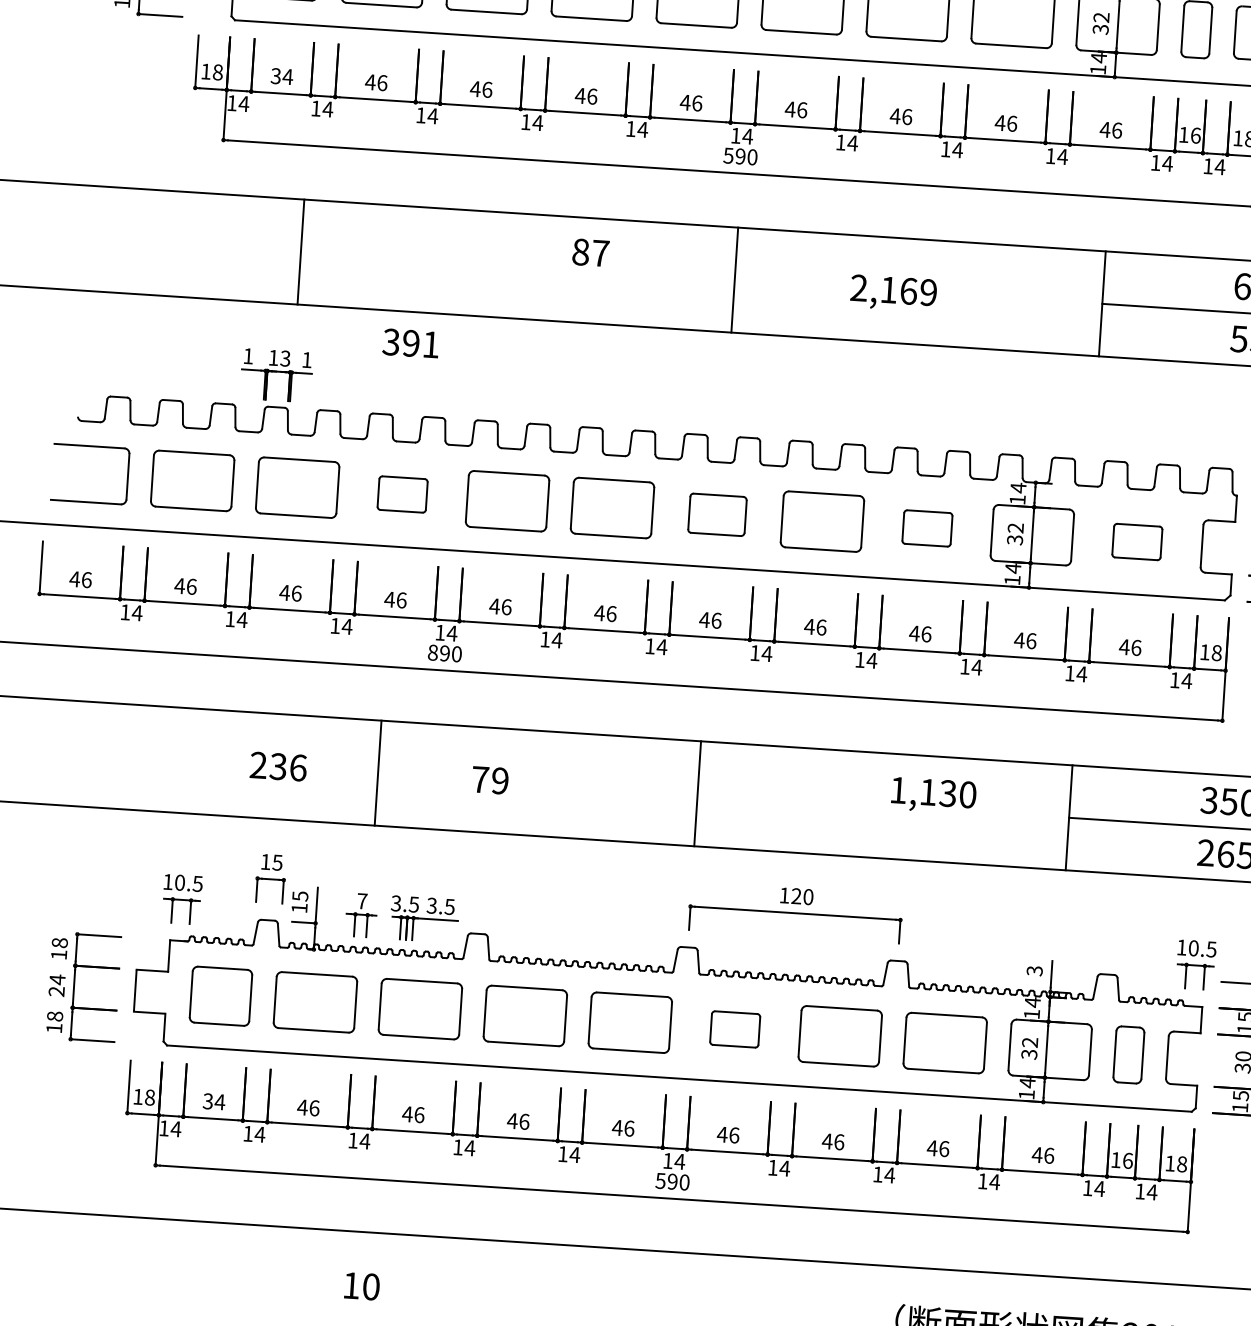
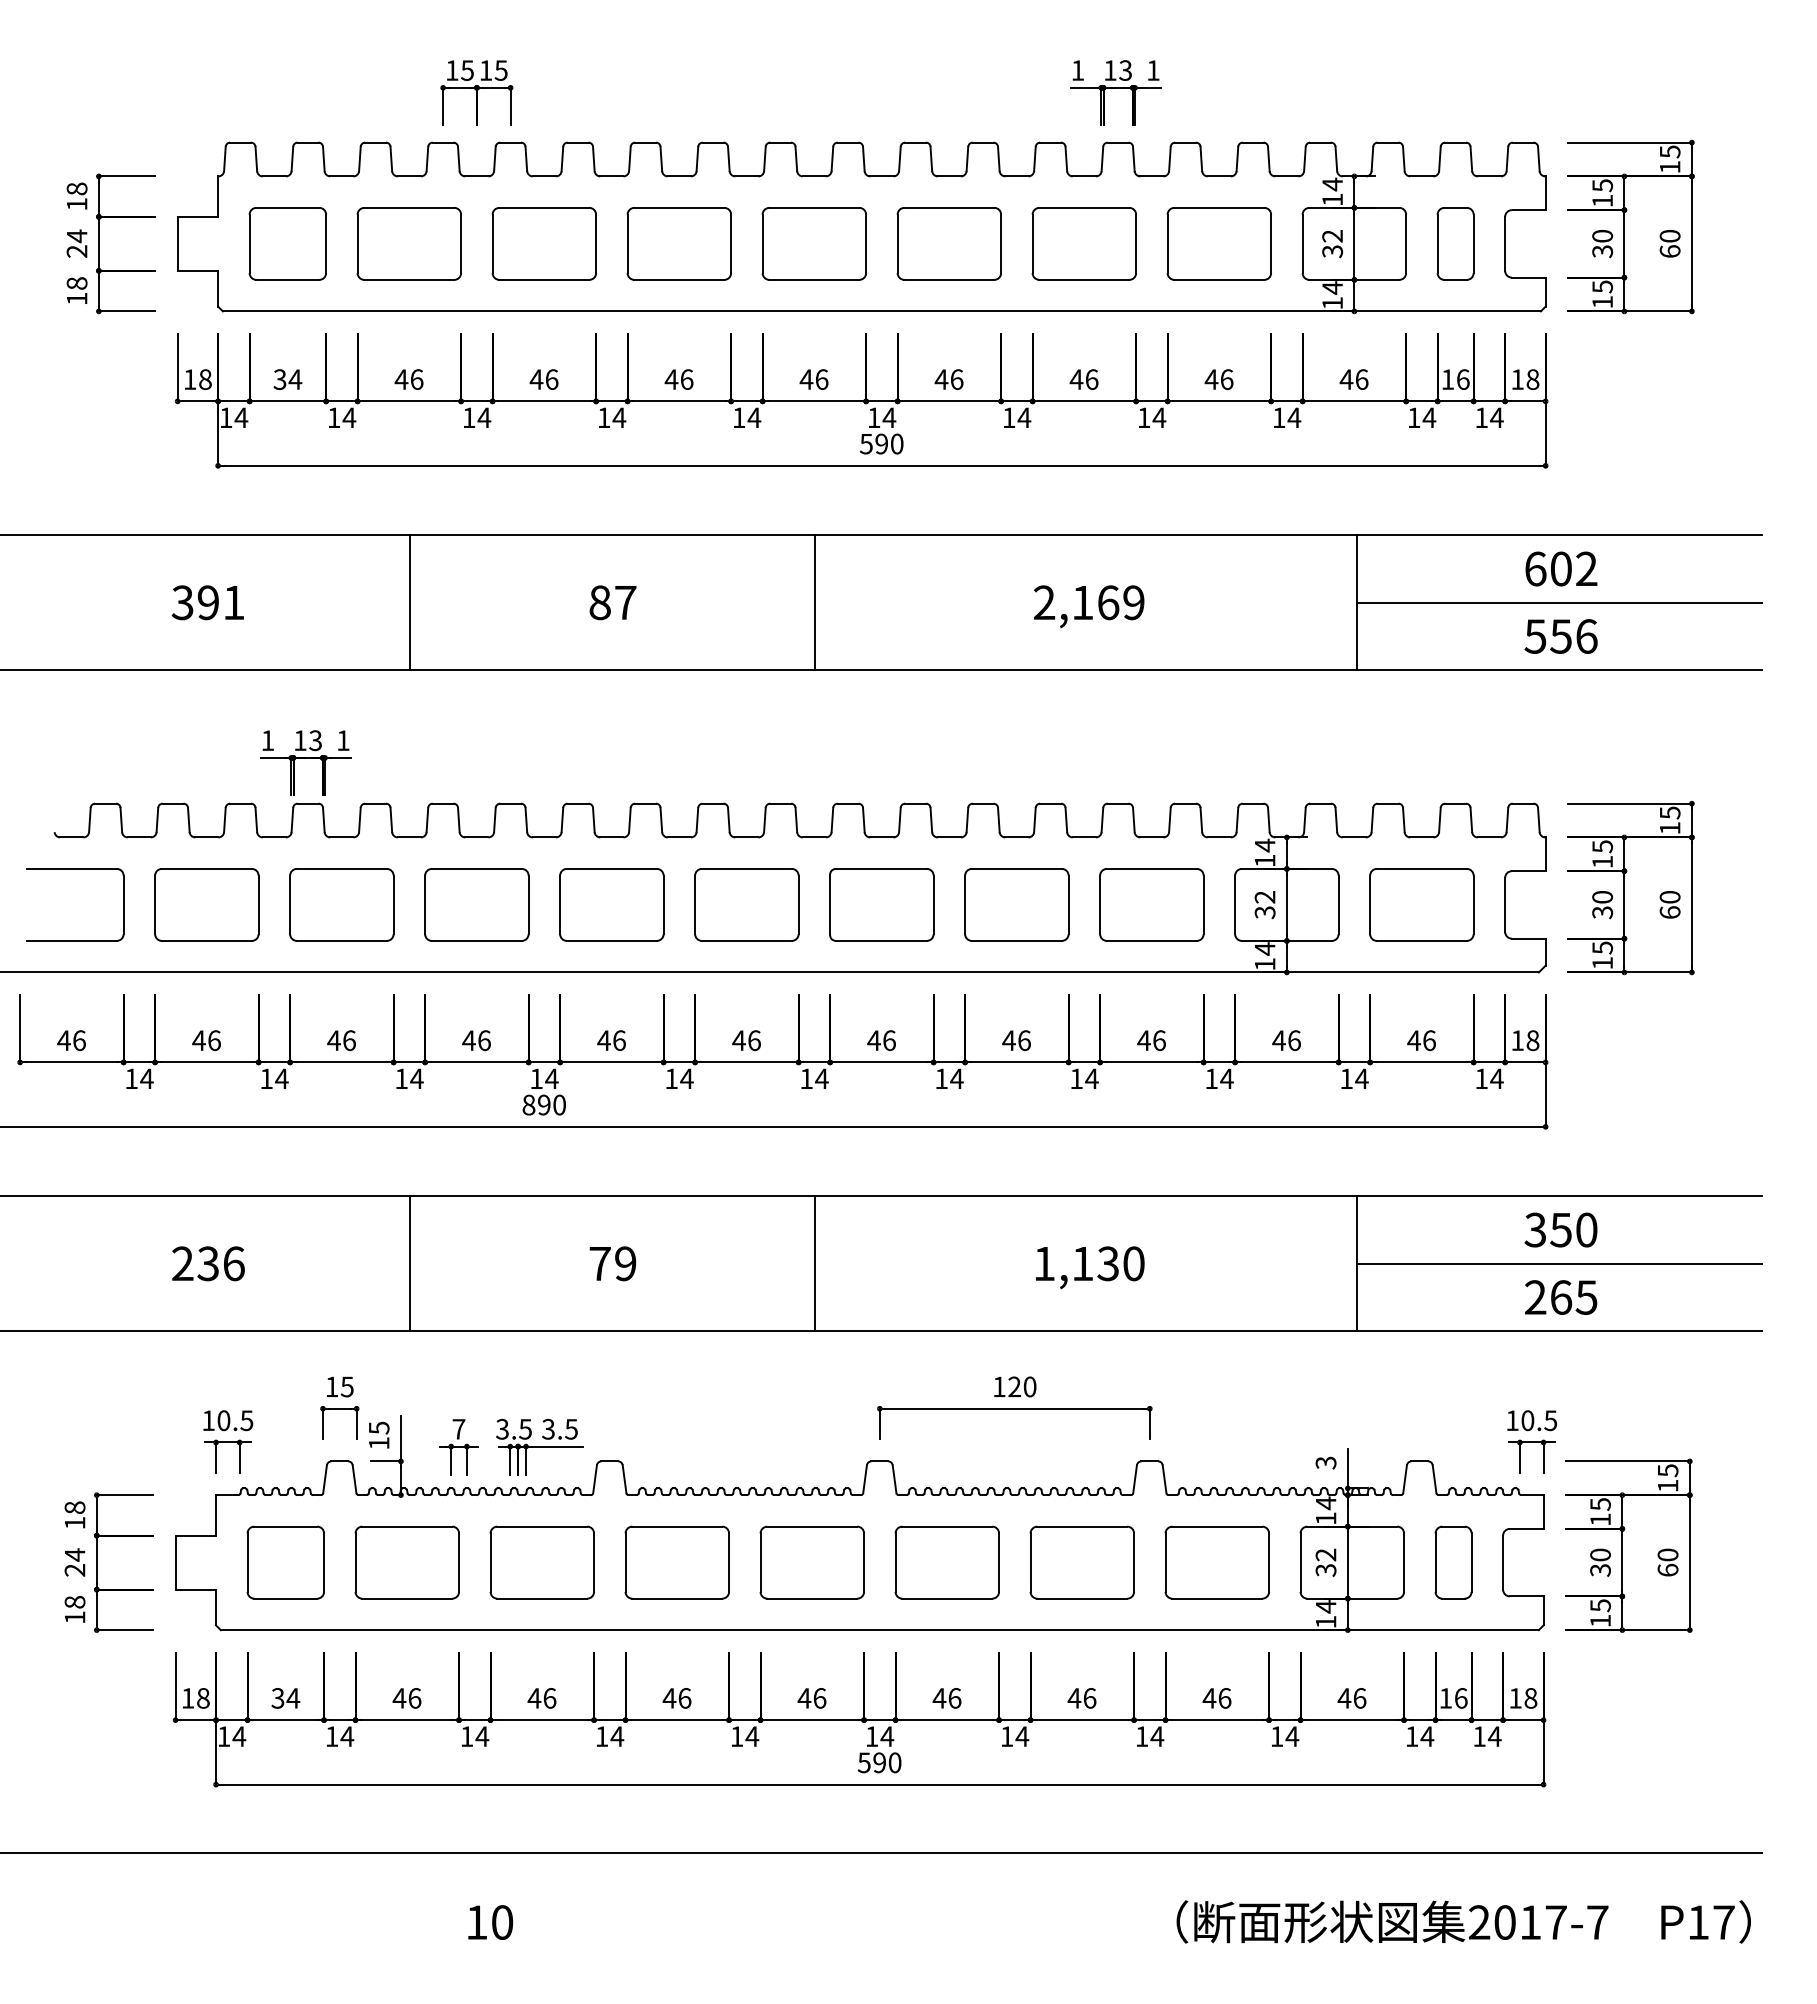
line: (300, 251) -> (409, 602), moved
text: (590, 252) -> (612, 602), moved
line: (734, 279) -> (814, 602), moved
text: (410, 343) -> (207, 602), moved
part: (402, 494) -> (476, 904), size x1.67
part: (717, 514) -> (881, 904), size x1.43
part: (927, 528) -> (1151, 904), size x1.67
part: (1137, 541) -> (1421, 904), size x1.67
text: (278, 766) -> (208, 1263), moved
line: (378, 772) -> (409, 1263), moved
line: (697, 793) -> (814, 1263), moved
text: (934, 795) -> (1090, 1267), moved
part: (734, 1029) -> (946, 1562), size x1.67

